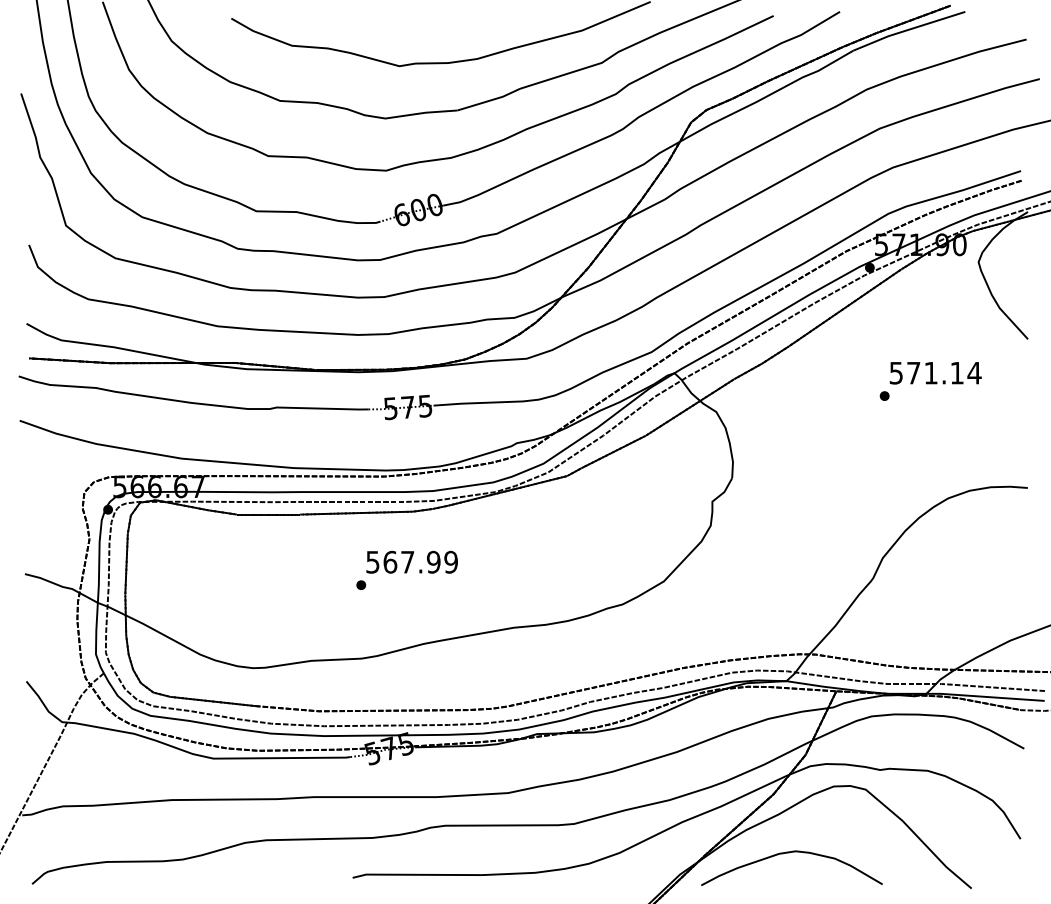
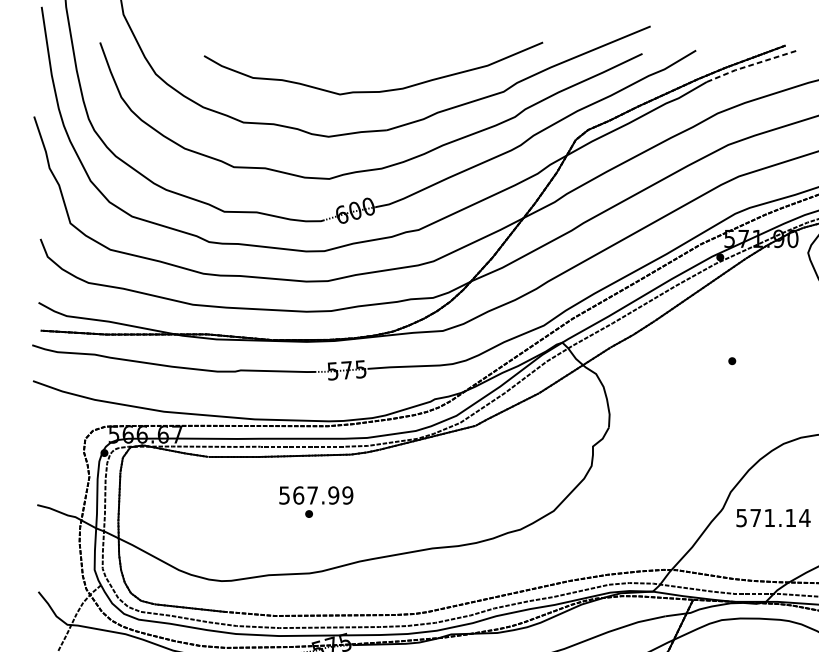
line: (908, 29) -> (751, 64), solid -> dashed
text: (935, 373) -> (773, 518), moved
text: (411, 561) -> (315, 494), moved

